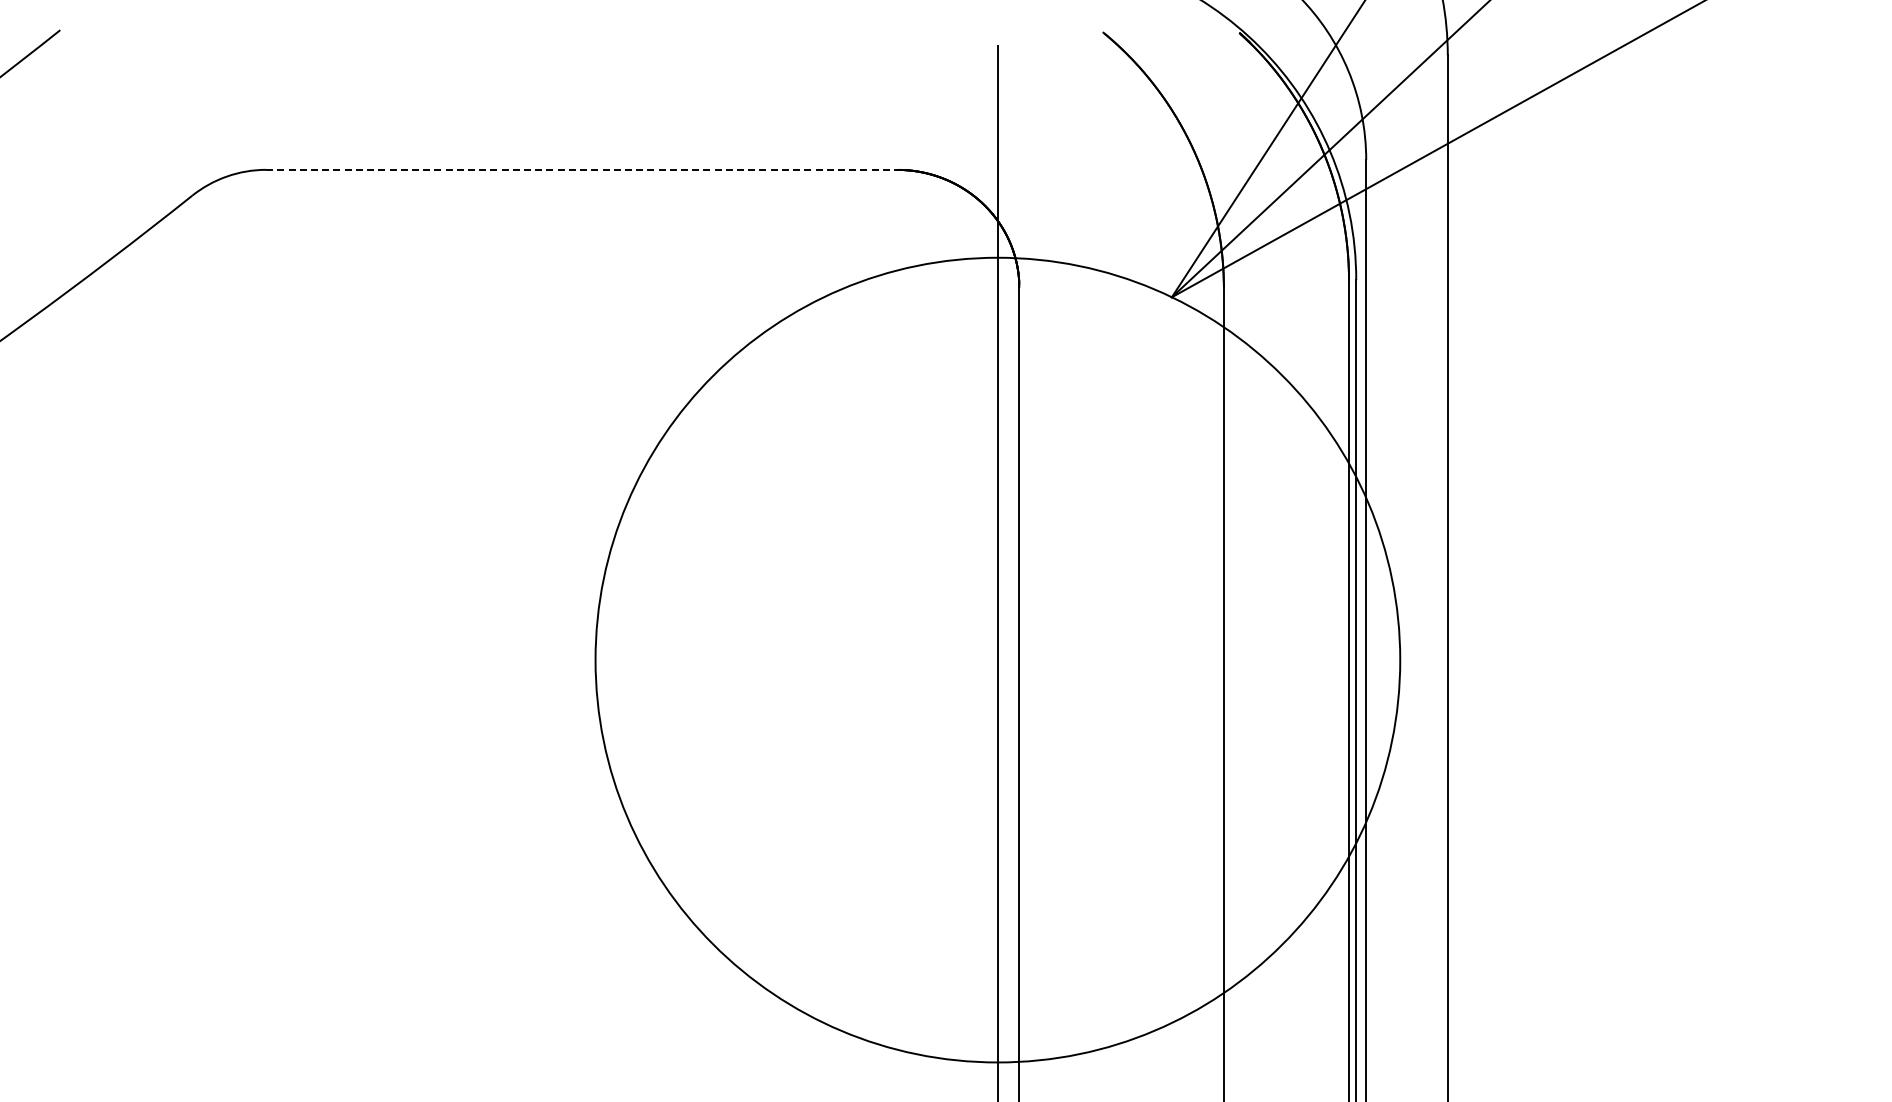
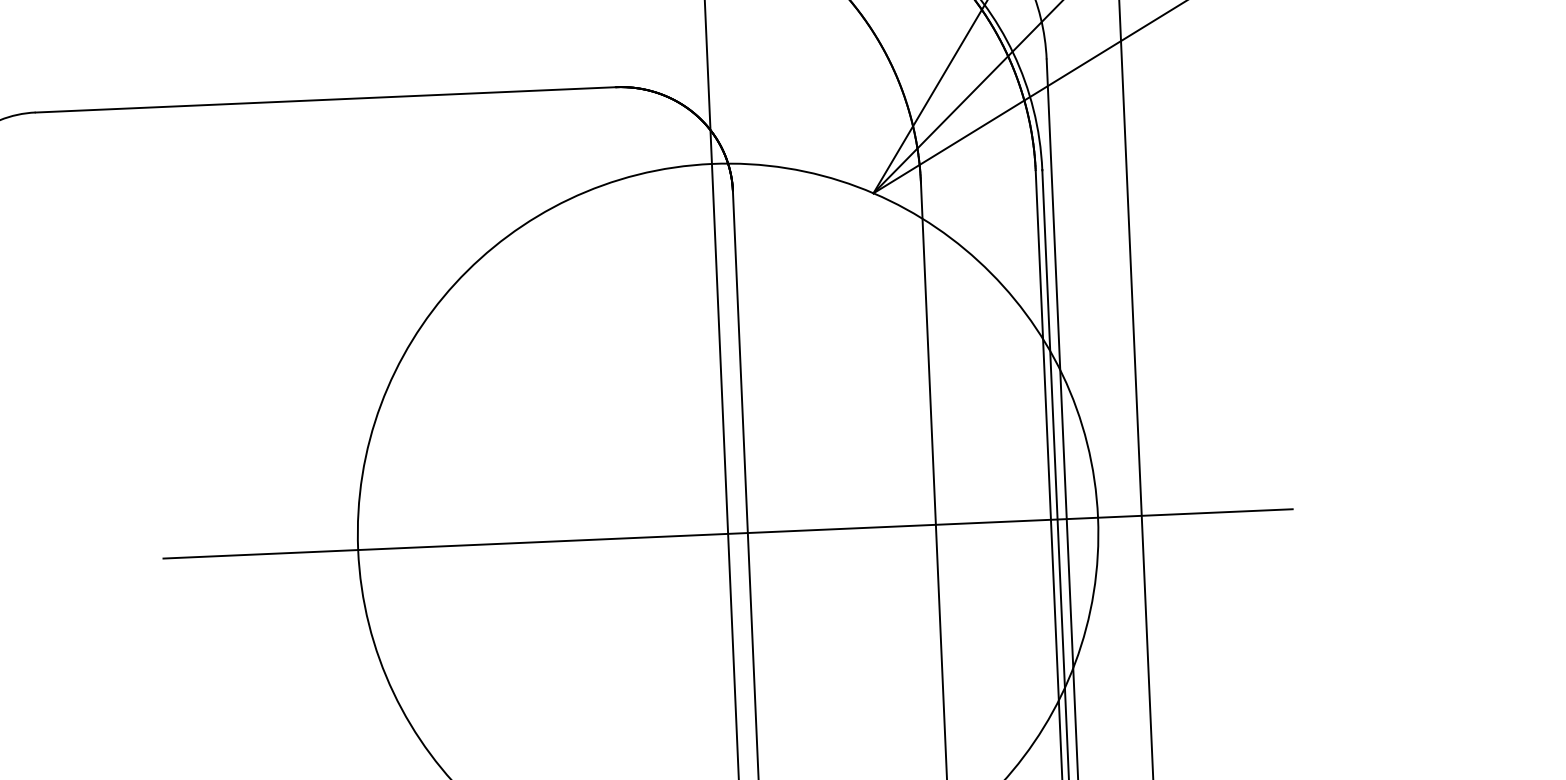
line: (582, 169) -> (326, 99), dashed -> solid
line: (997, 660) -> (727, 534), added

